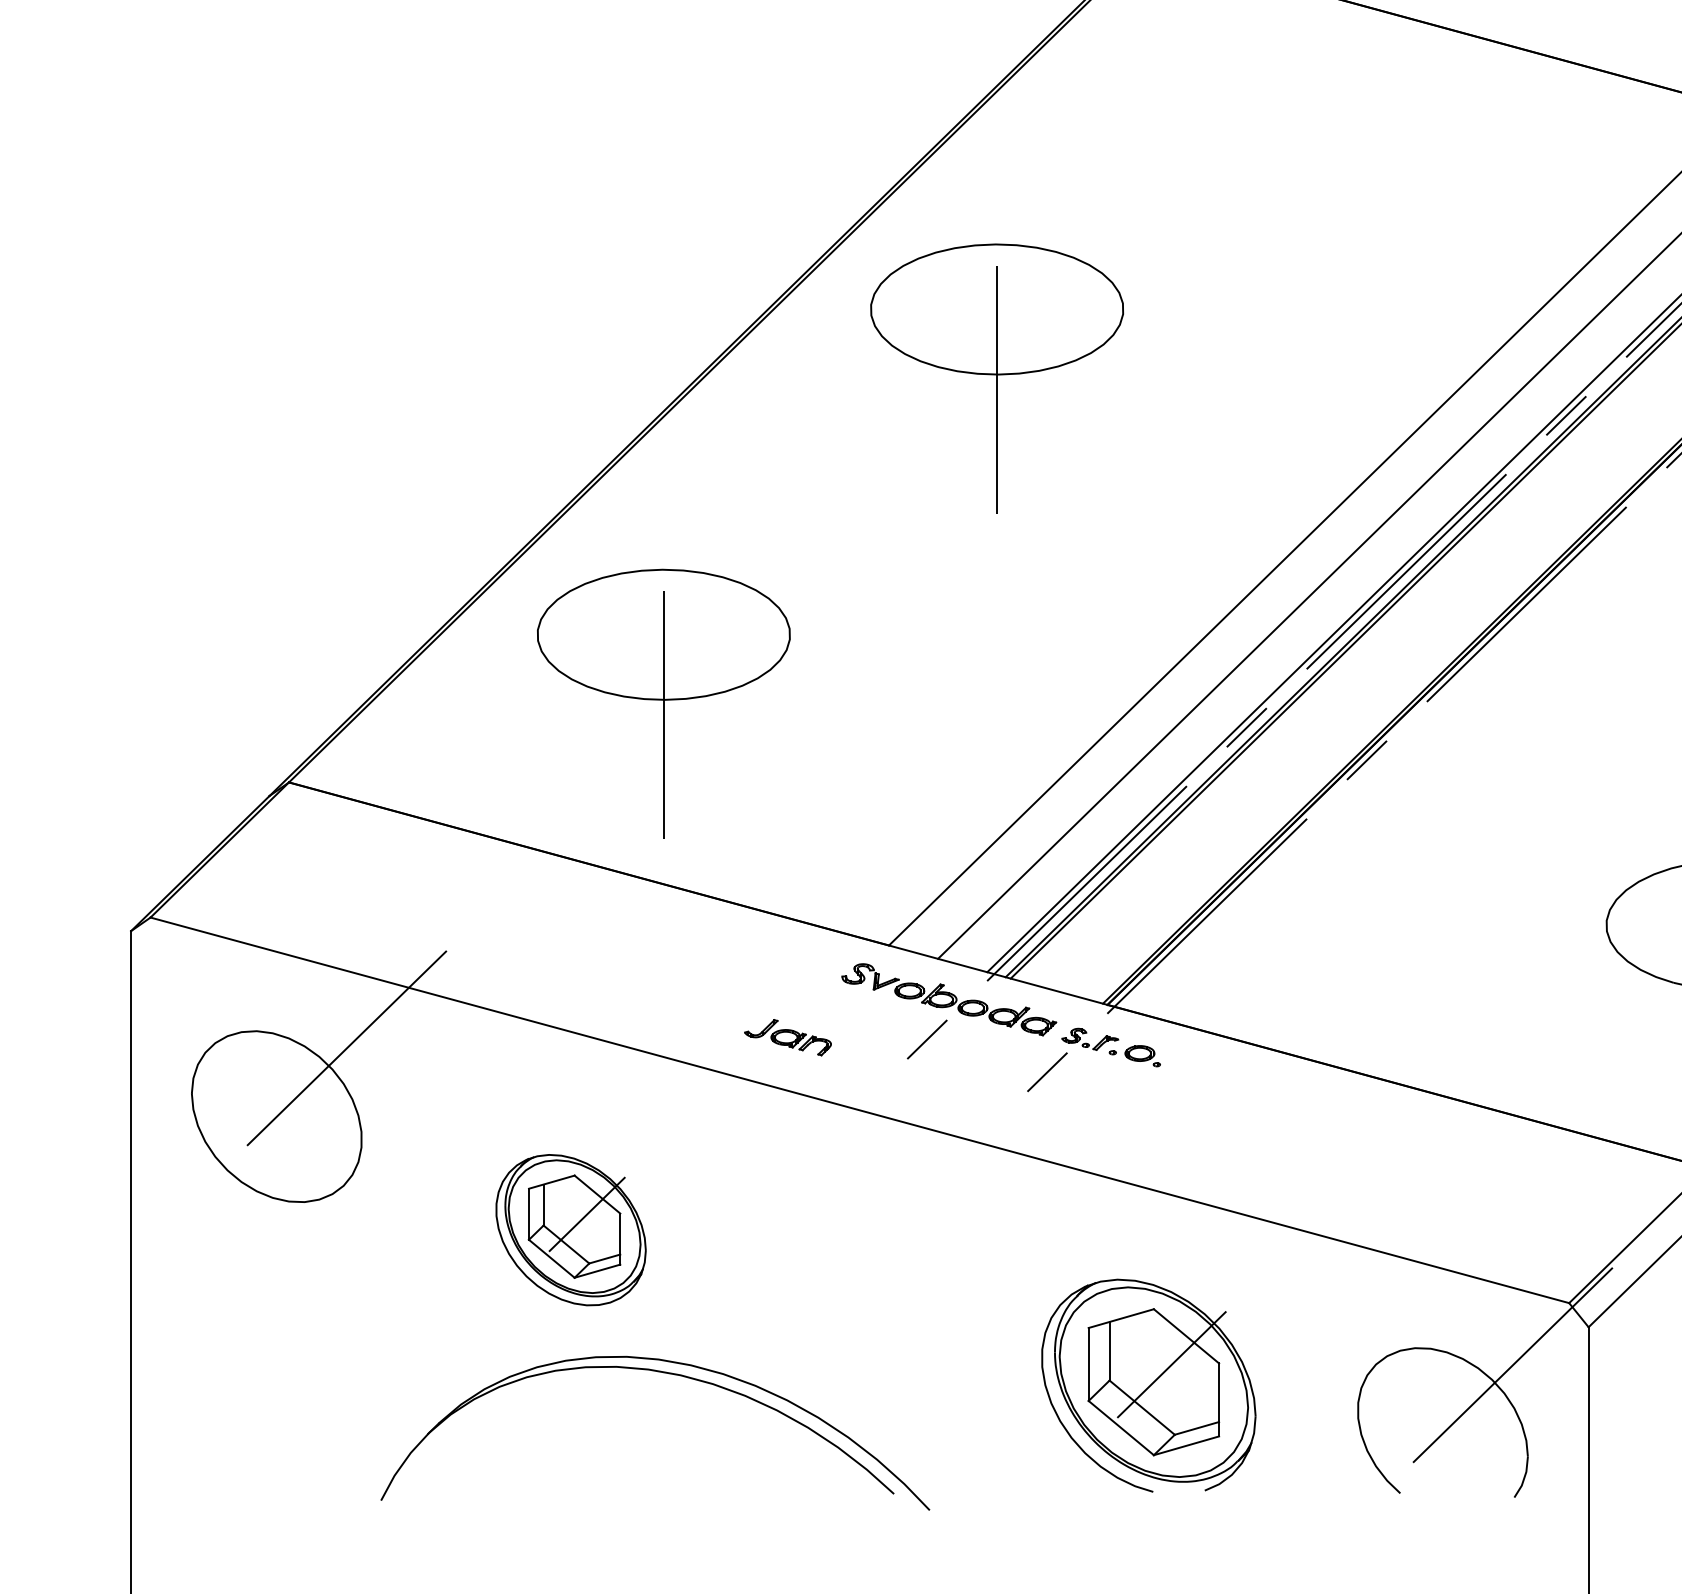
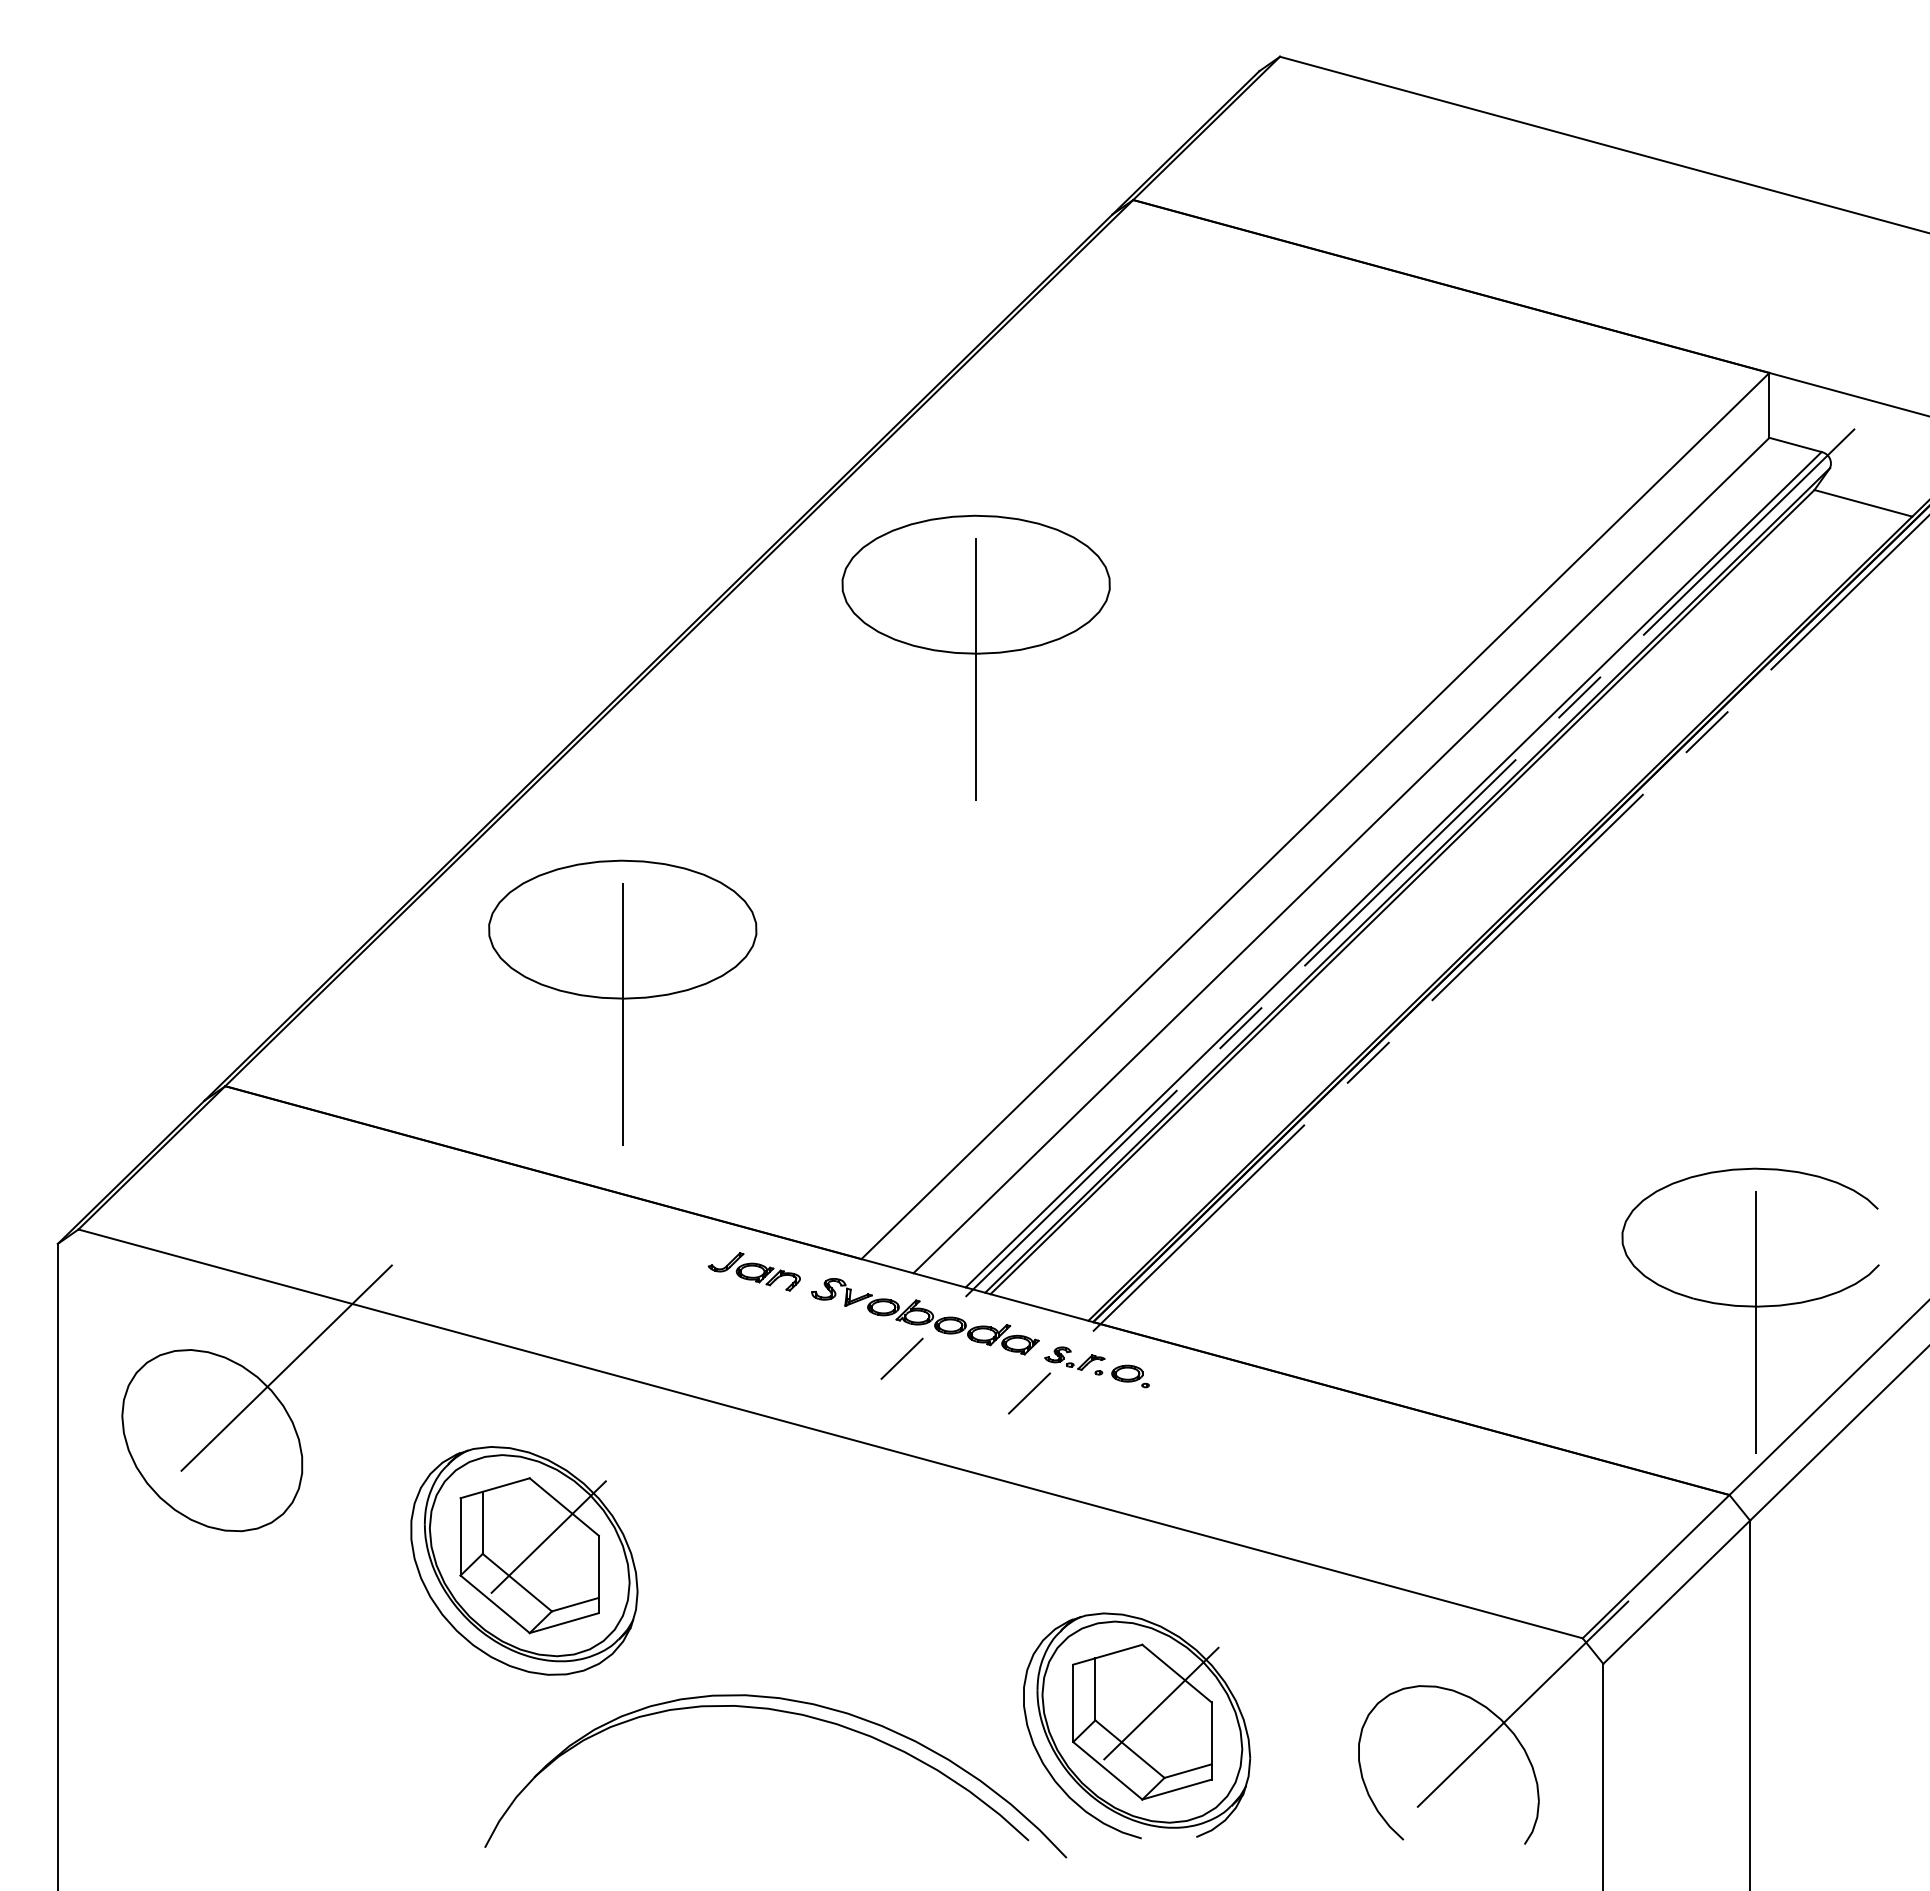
part: (788, 1037) -> (754, 1271), moved
part: (571, 1229) -> (524, 1560), size x1.43
part: (666, 1374) -> (787, 1713), moved

